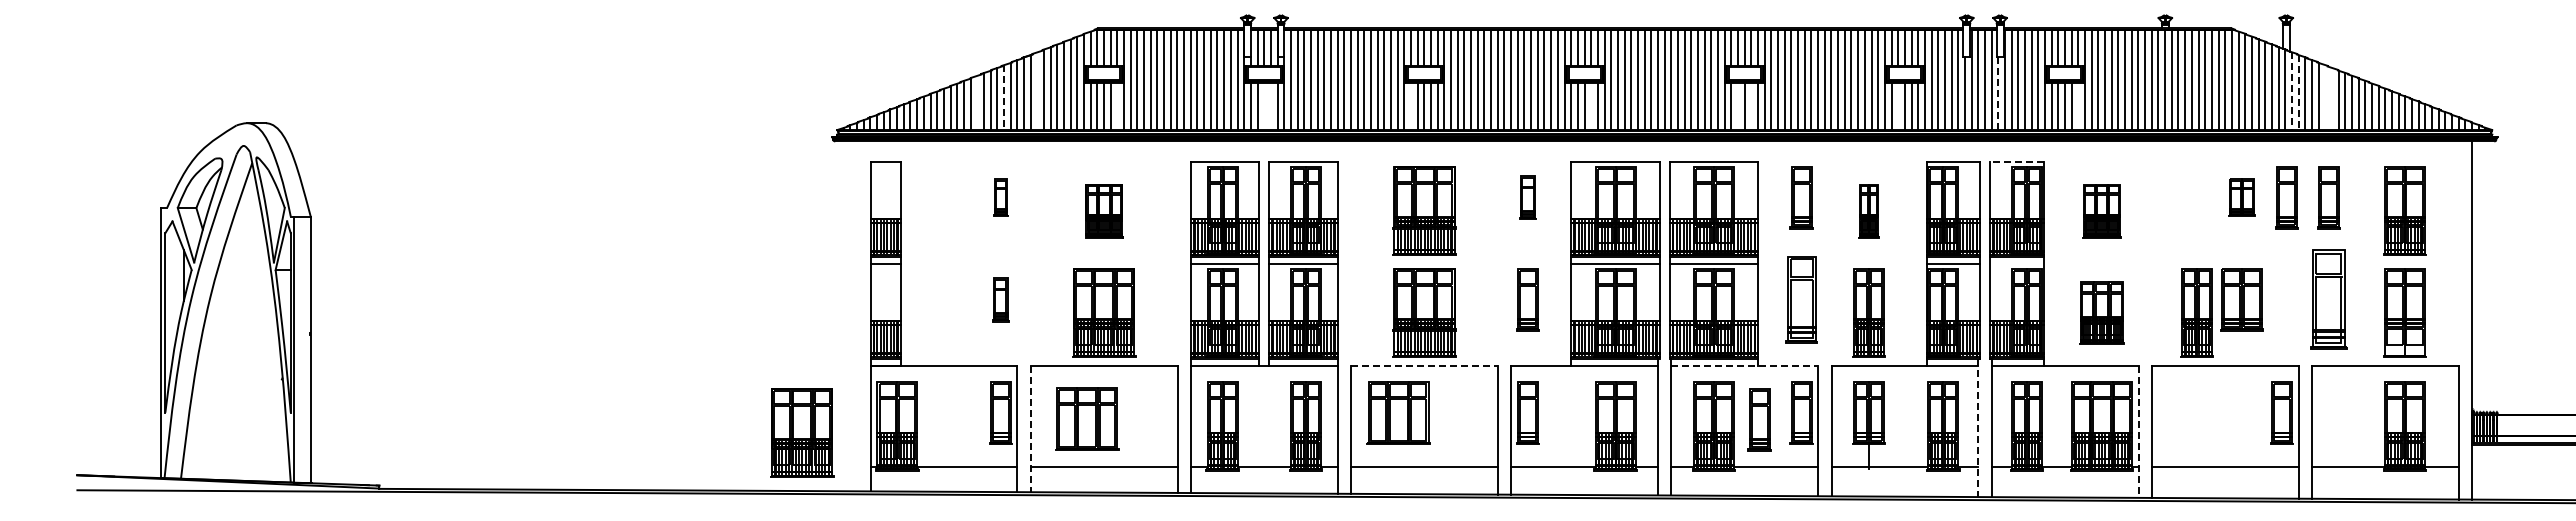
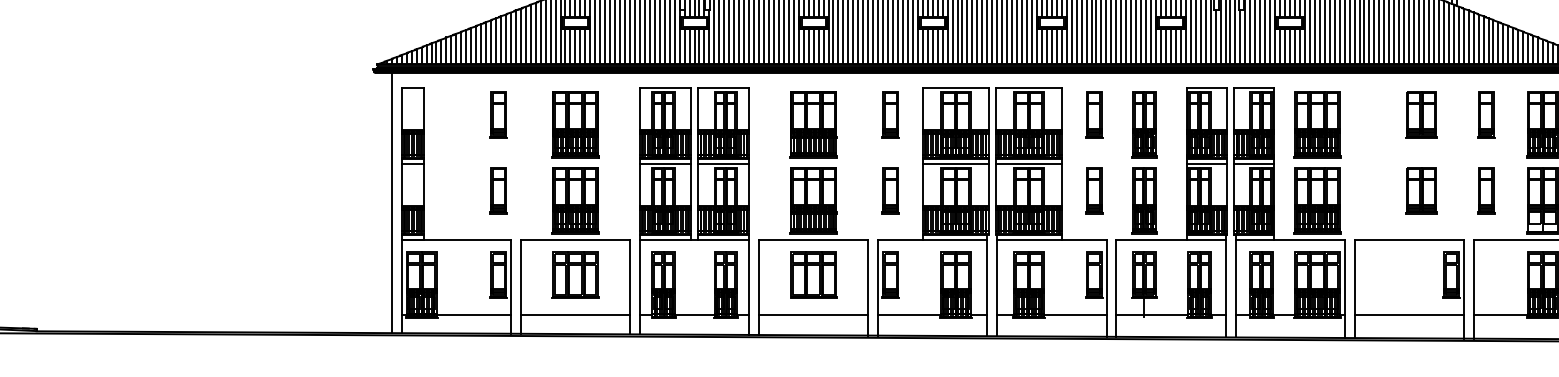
line: (1037, 91) -> (525, 35), added
line: (2291, 91) -> (1458, 35), dashed -> solid
line: (2298, 93) -> (1463, 37), dashed -> solid
line: (1998, 94) -> (1240, 38), dashed -> solid
line: (2325, 97) -> (1483, 40), added
line: (1003, 98) -> (500, 41), dashed -> solid
line: (2331, 98) -> (1488, 41), added
line: (977, 102) -> (481, 44), added
line: (1117, 106) -> (585, 46), added
line: (1264, 106) -> (694, 46), added
line: (1270, 106) -> (699, 46), added
line: (1411, 106) -> (804, 46), added
line: (1591, 106) -> (937, 46), added
line: (1738, 106) -> (1047, 46), added
line: (1751, 106) -> (1056, 46), added
line: (1898, 106) -> (1166, 46), added
line: (2078, 106) -> (1300, 46), added
line: (2016, 161) -> (1253, 87), dashed -> solid
part: (1000, 197) -> (498, 114), size x1.67
part: (1527, 197) -> (890, 114), size x1.43
part: (2241, 197) -> (1421, 114), size x1.67
part: (2286, 197) -> (1454, 114), removed
part: (1104, 210) -> (575, 124), size x1.67
part: (1868, 210) -> (1143, 124), size x1.67
part: (2101, 210) -> (1317, 124), size x1.67
line: (2016, 263) -> (1253, 163), added
part: (1000, 299) -> (498, 190), size x1.43
part: (1801, 299) -> (1094, 190), size x0.71
part: (2328, 299) -> (1485, 190), size x0.62
part: (2101, 312) -> (1317, 200), size x1.43
part: (2196, 312) -> (1387, 200), removed
line: (857, 316) -> (392, 203), added
line: (1425, 365) -> (814, 239), dashed -> solid
line: (1745, 365) -> (1052, 239), dashed -> solid
part: (1398, 412) -> (813, 274), moved
part: (1087, 418) -> (575, 274), moved
part: (1759, 419) -> (1062, 279), removed
line: (1978, 428) -> (1225, 286), dashed -> solid
line: (1030, 429) -> (520, 287), dashed -> solid
part: (802, 432) -> (351, 289), removed
line: (2138, 432) -> (1344, 289), dashed -> solid

